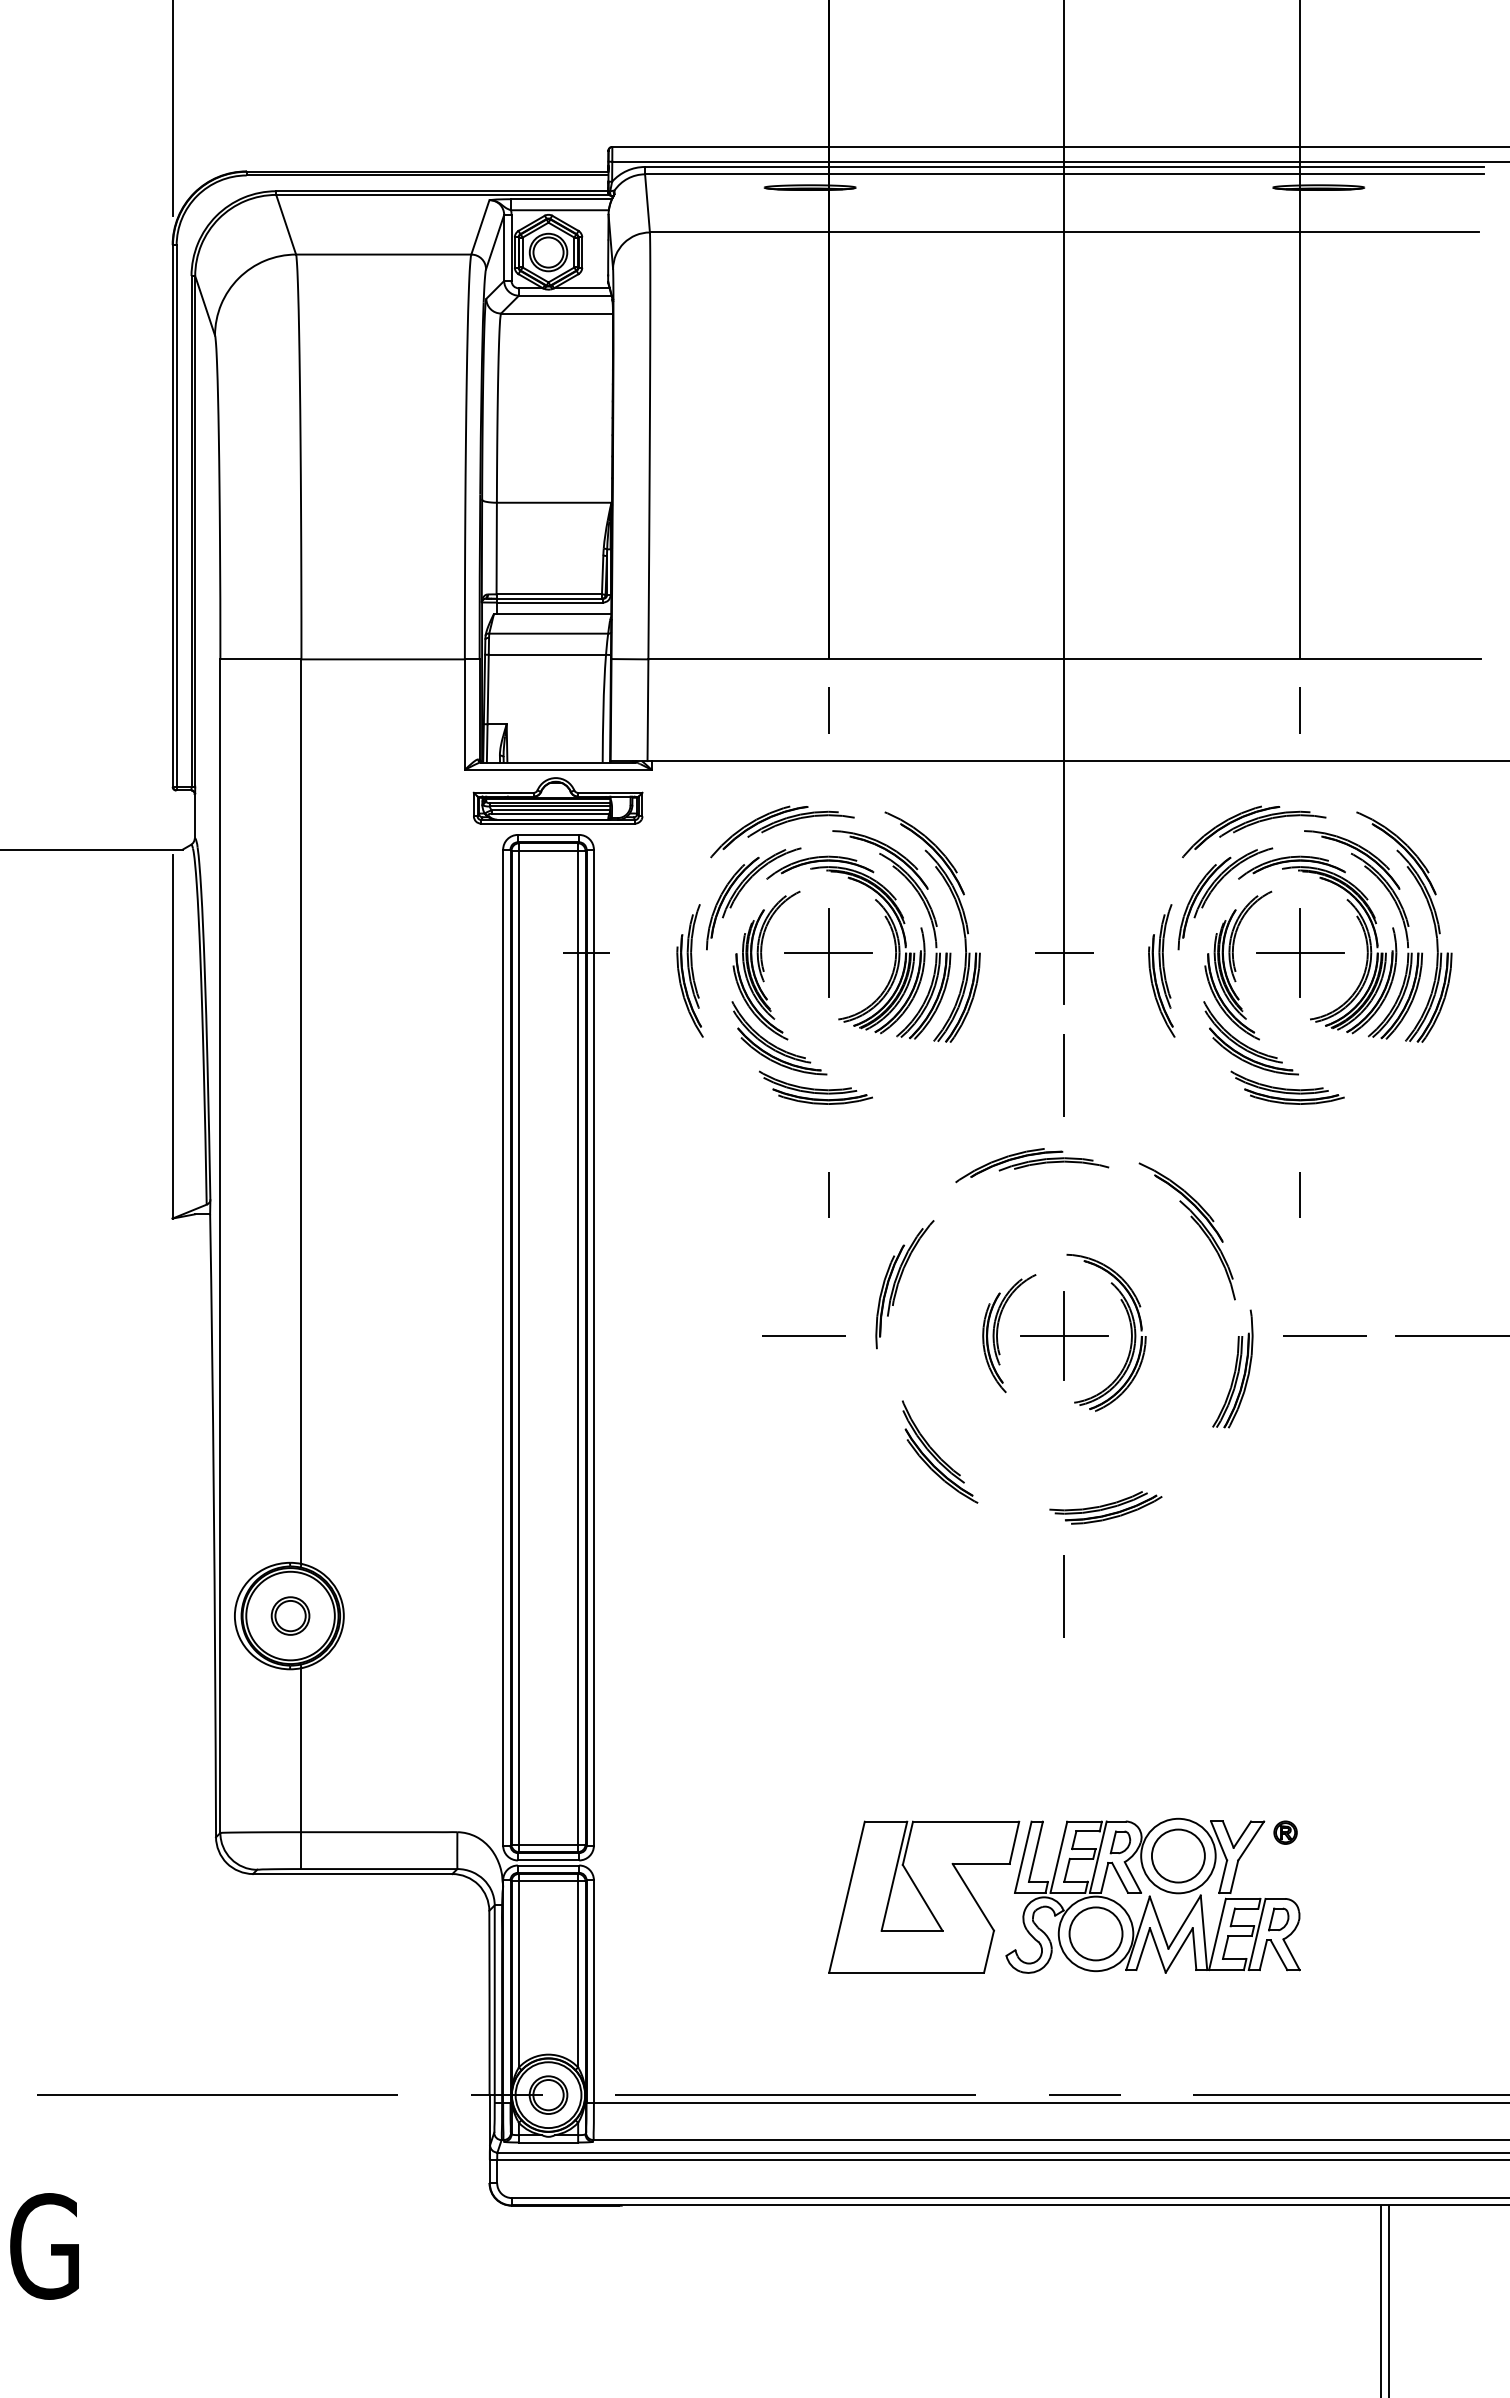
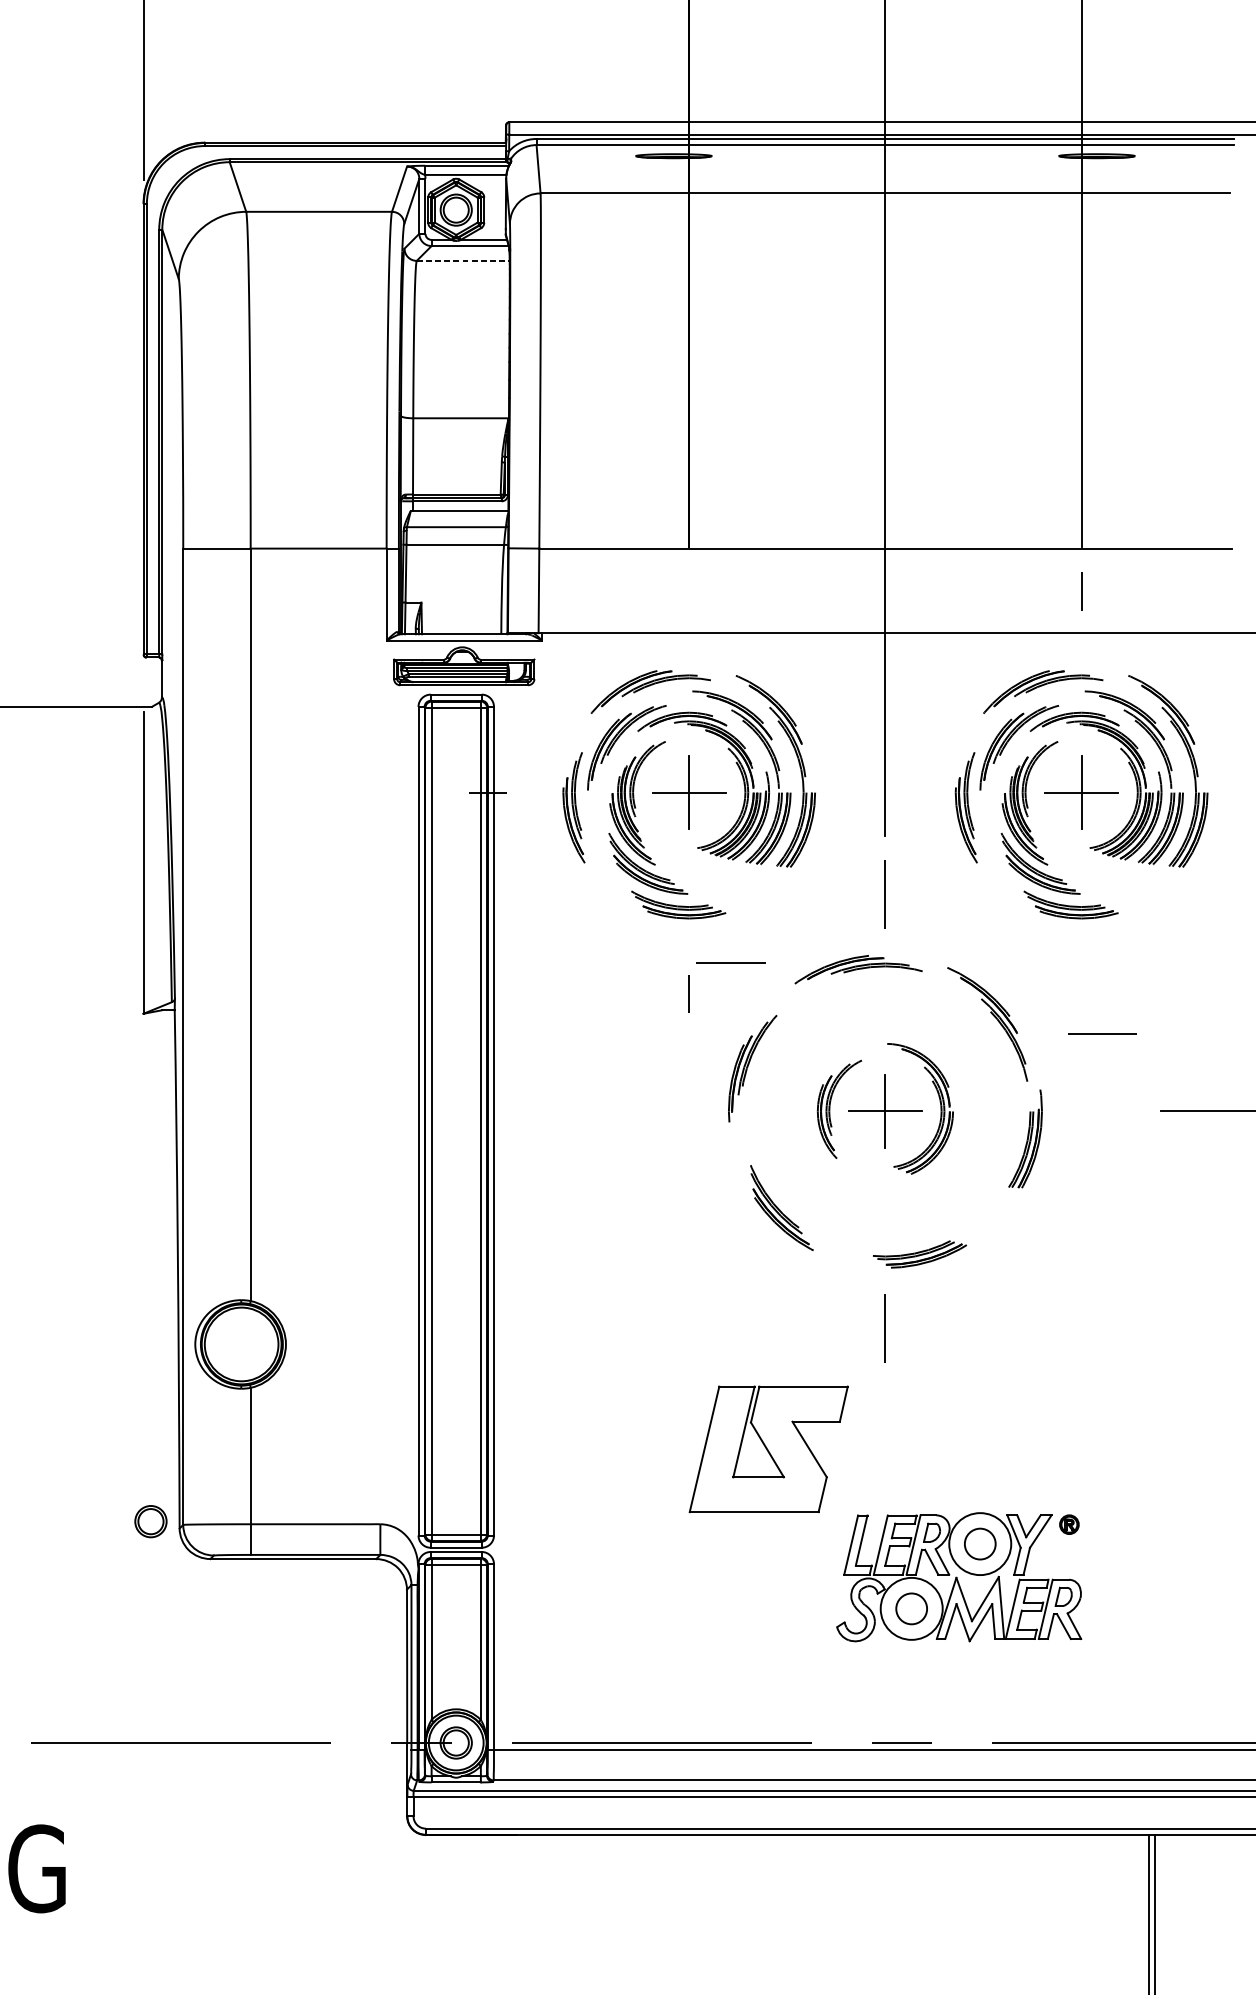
line: (557, 313) -> (463, 260), solid -> dashed
line: (828, 710) -> (689, 591), removed
line: (1063, 952) -> (884, 792), removed
line: (1299, 1194) -> (1080, 993), removed
line: (803, 1335) -> (730, 962), moved
line: (1324, 1335) -> (1101, 1033), moved
part: (290, 1615) -> (150, 1521), moved
circle: (1178, 1855) -> (980, 1543), size x0.7
part: (924, 1896) -> (769, 1448), moved
circle: (1095, 1933) -> (911, 1608), size x0.7

